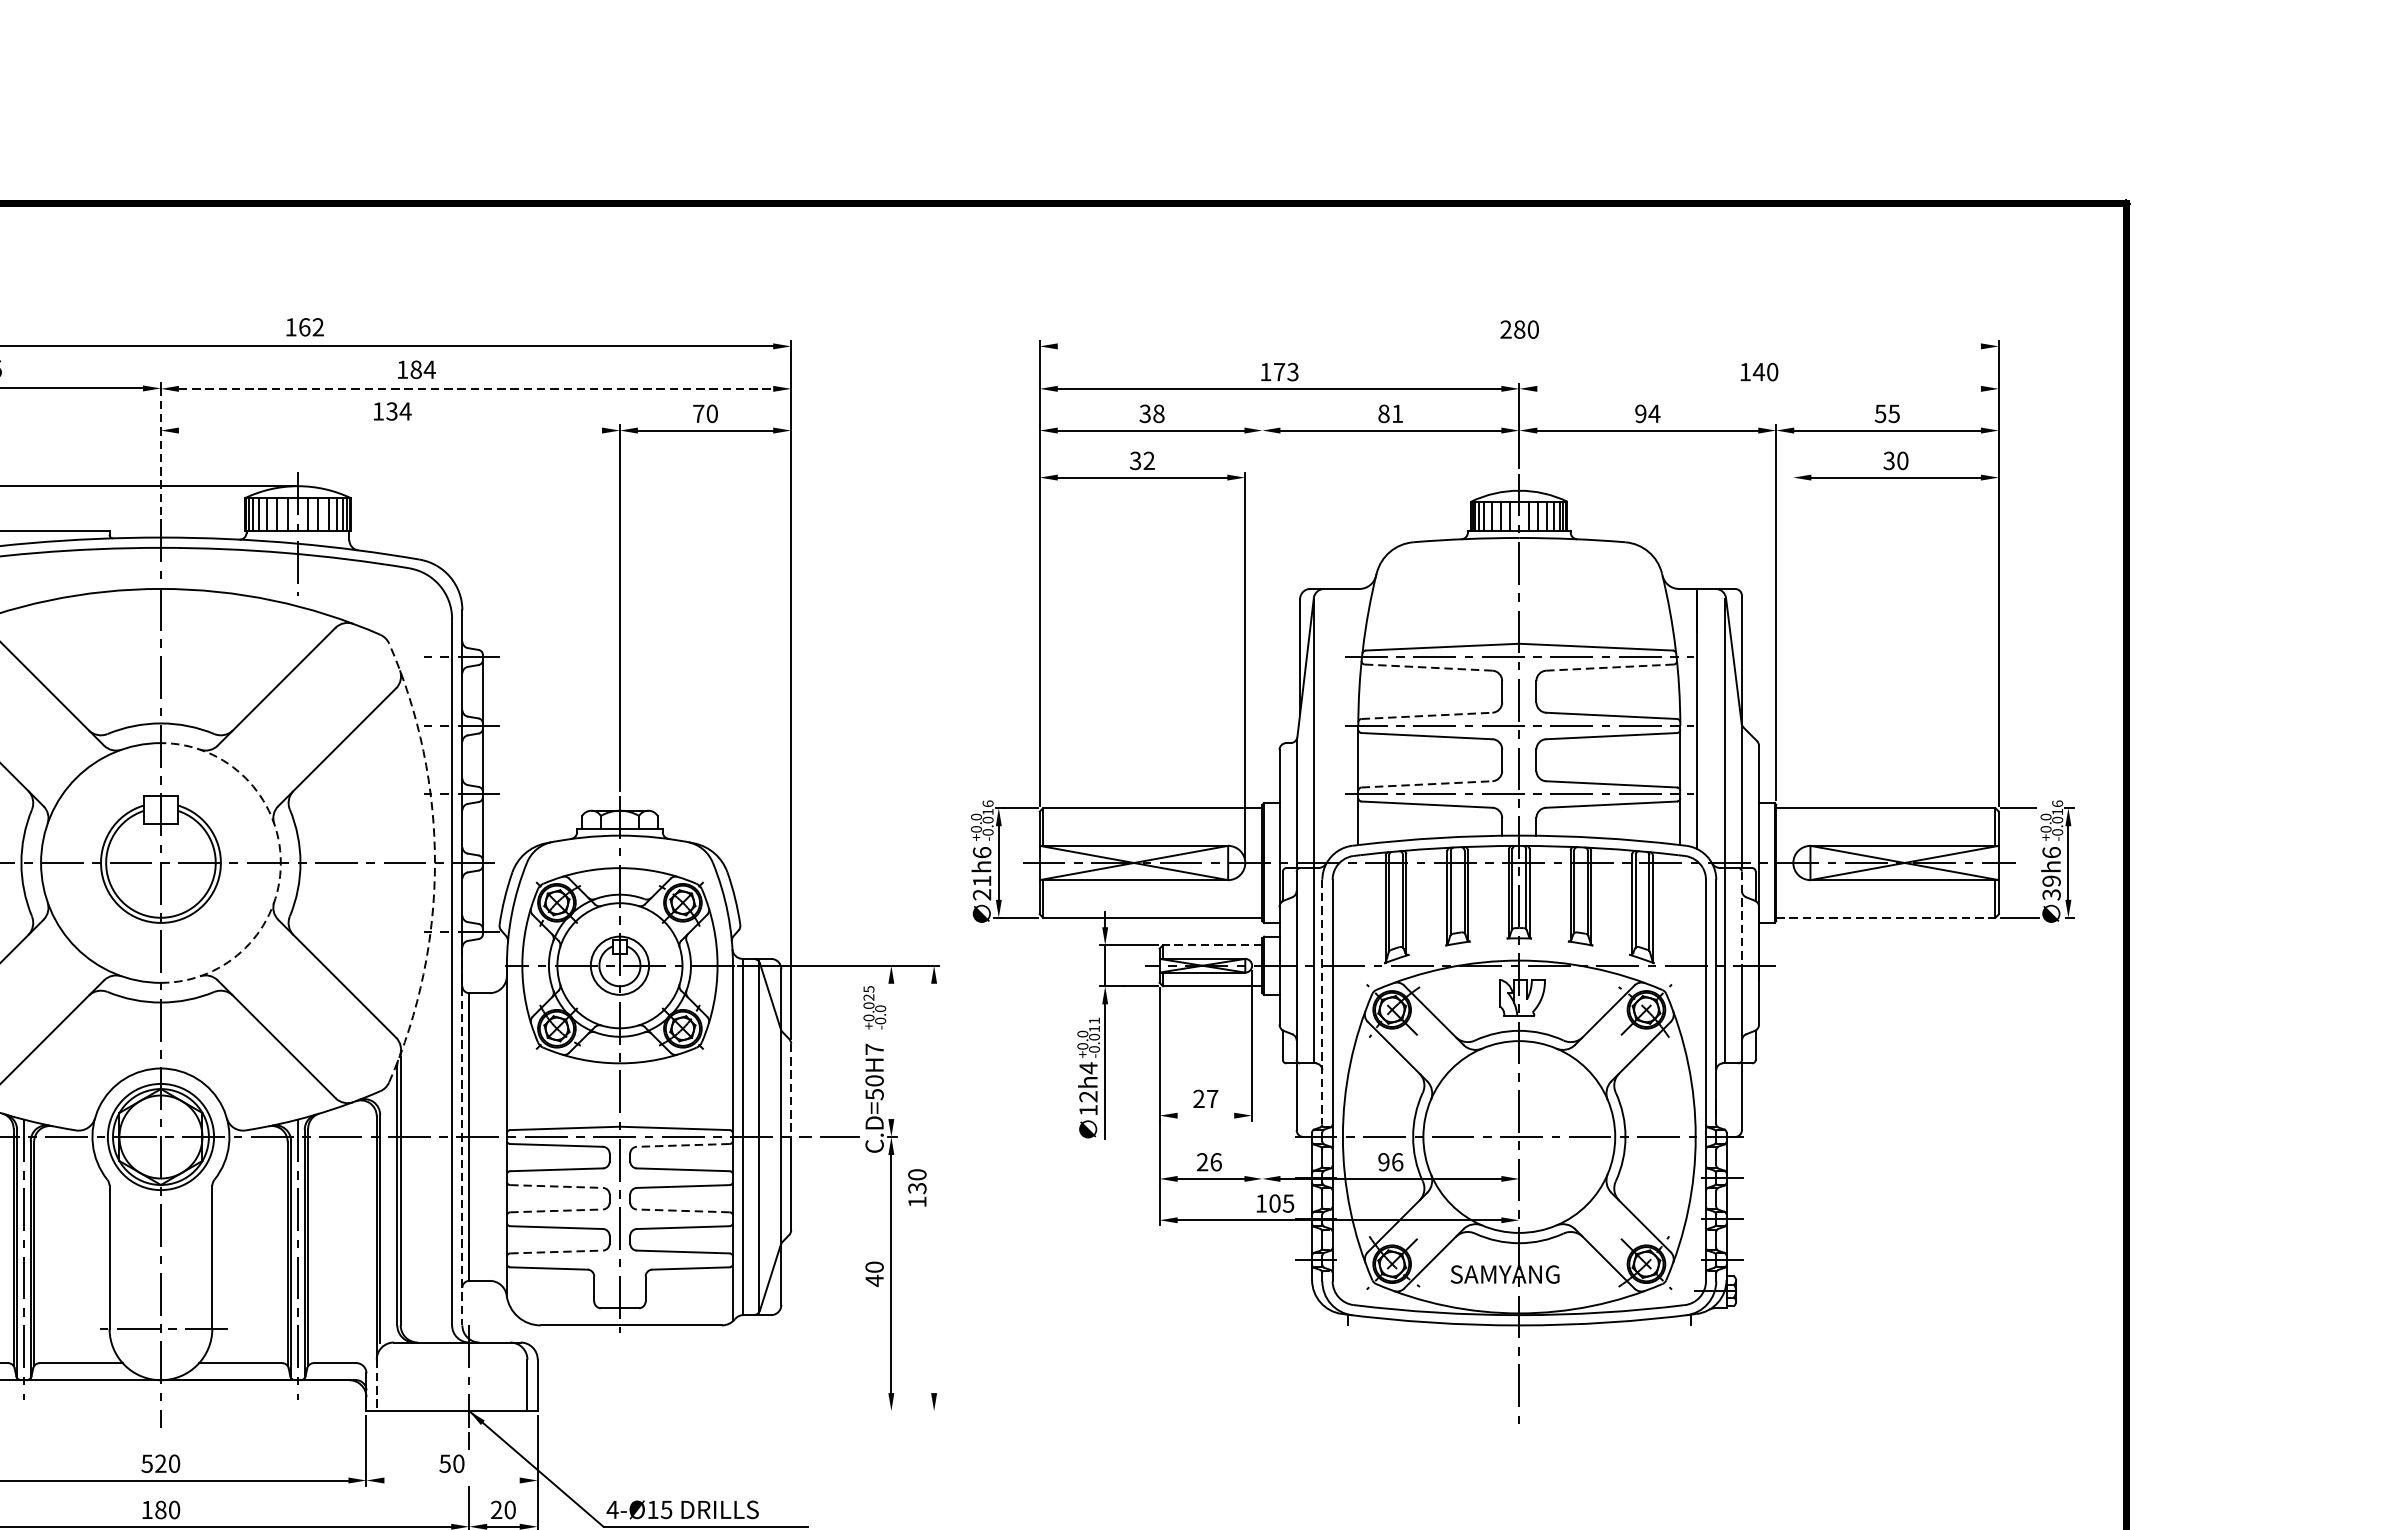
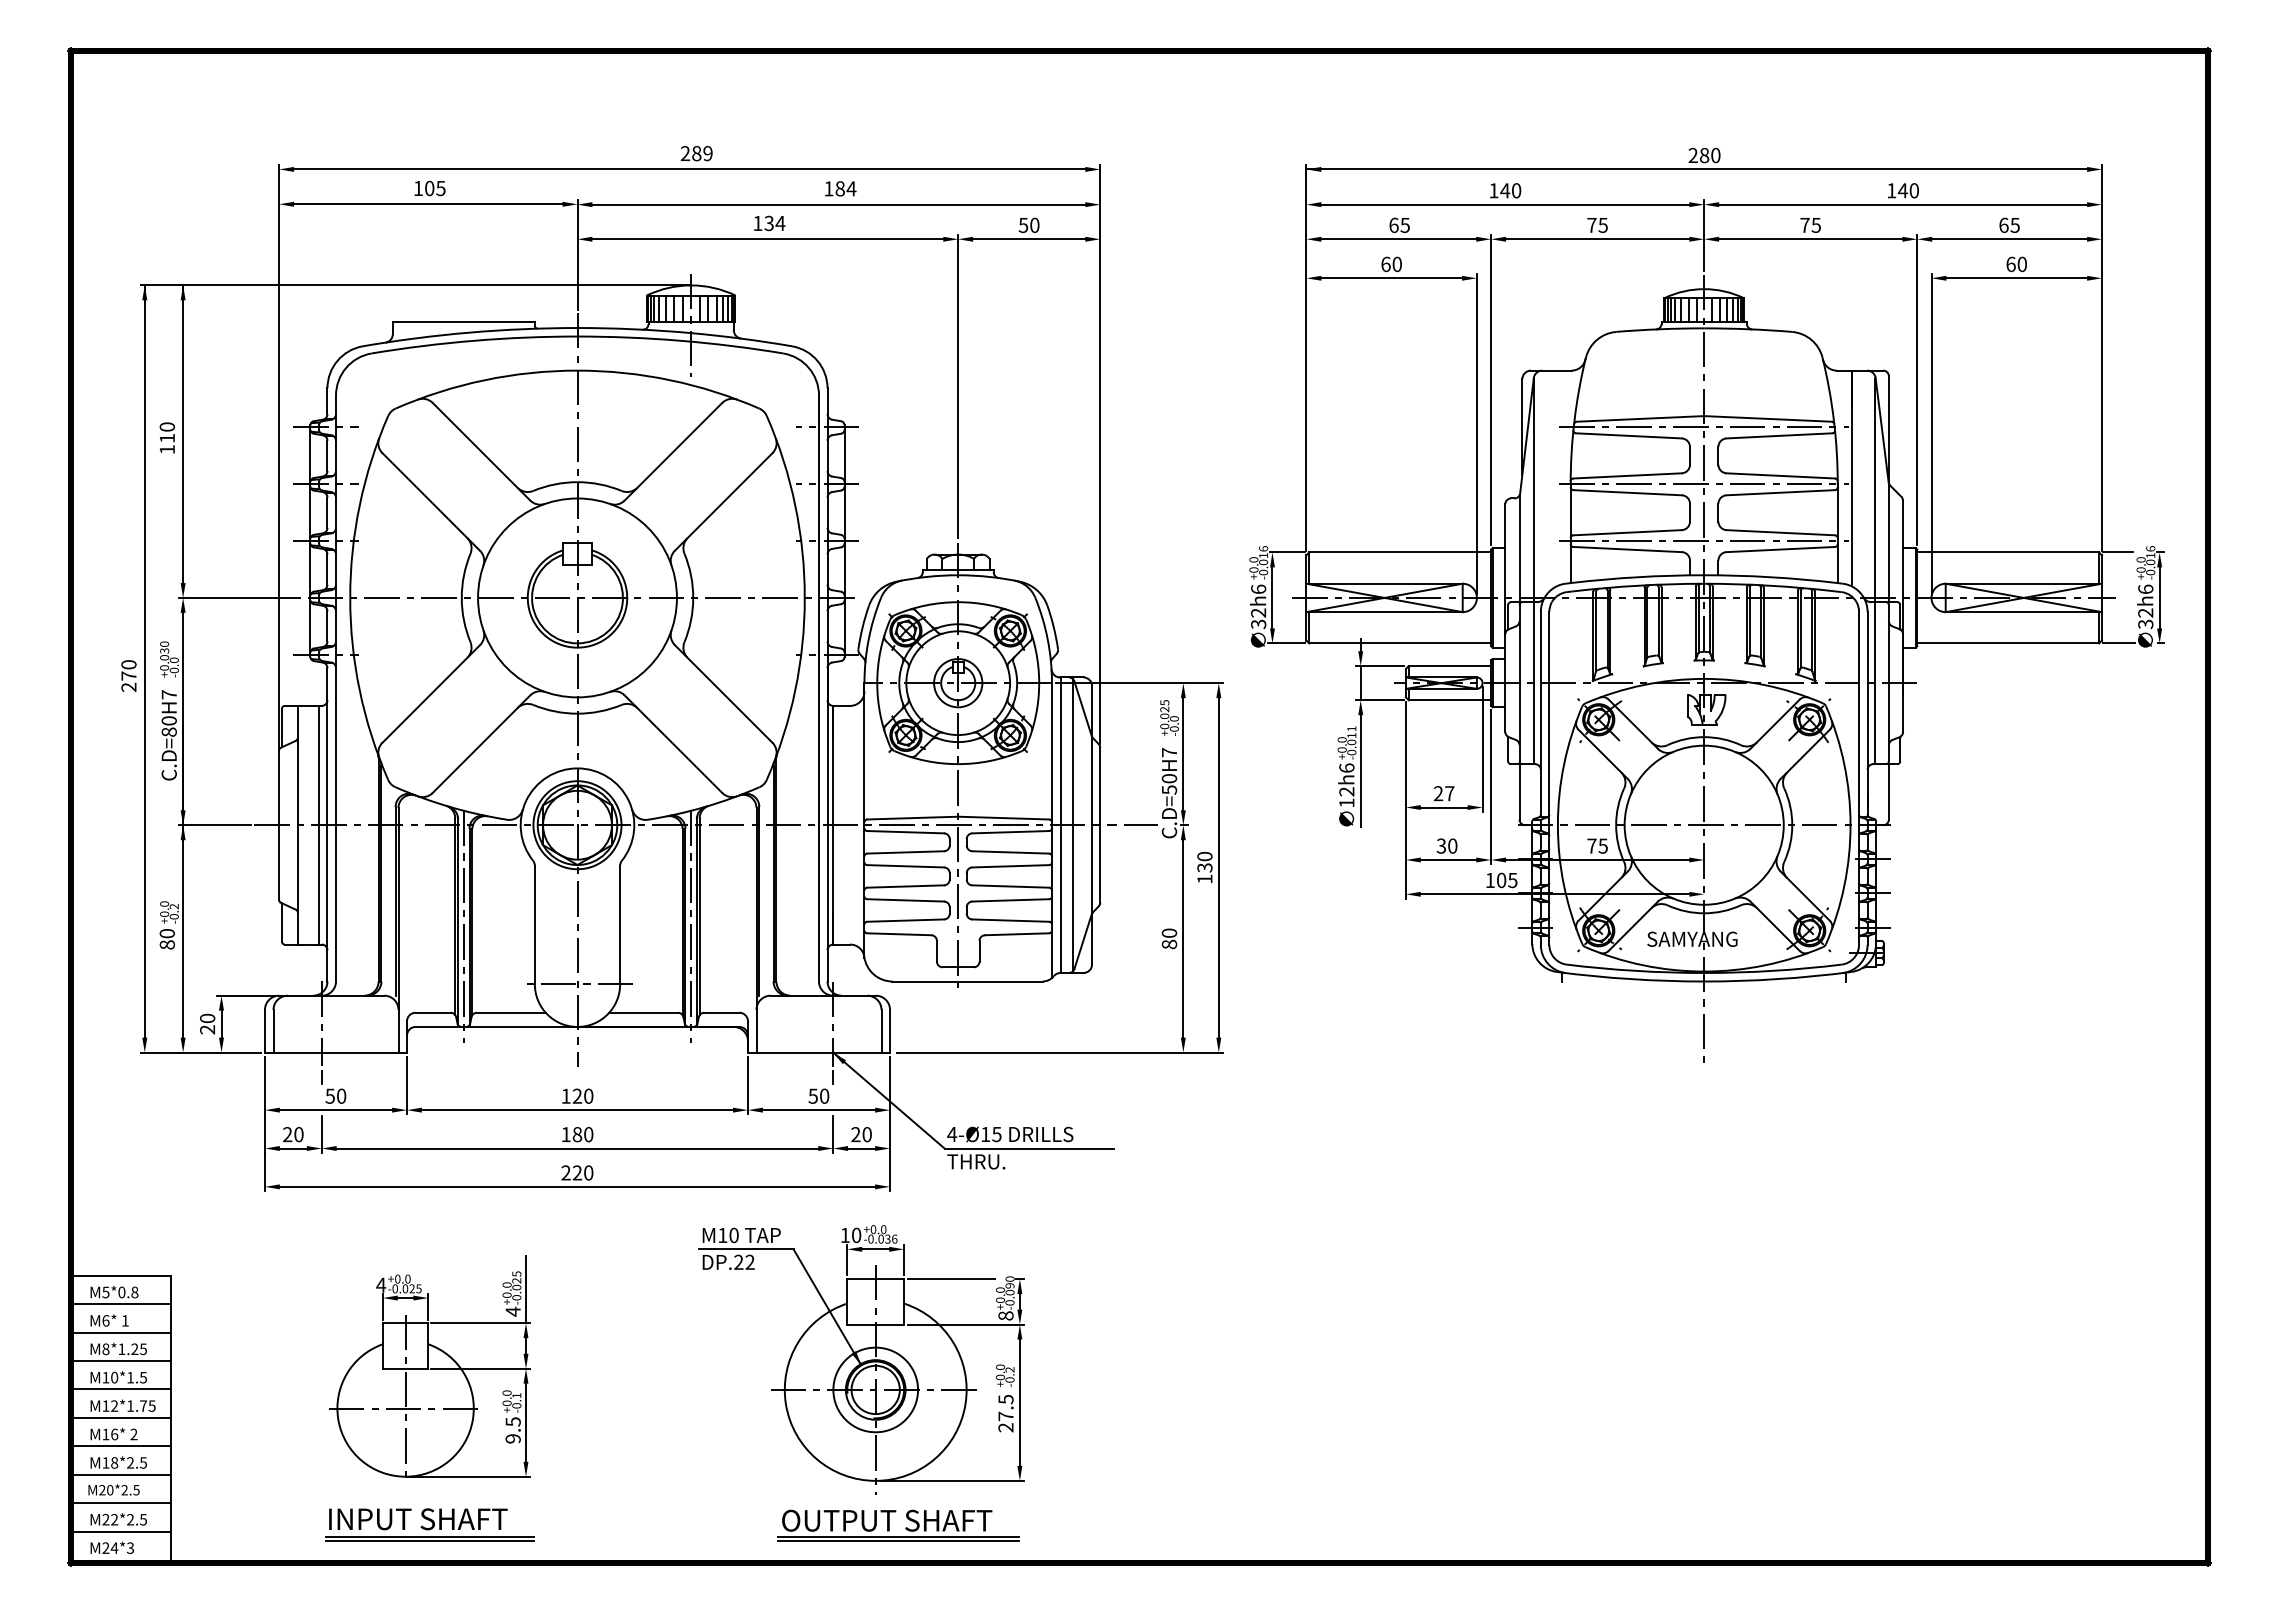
text: (304, 327) -> (696, 153), 162 -> 289
line: (1510, 346) -> (1696, 169), added
text: (416, 369) -> (840, 188), moved
text: (1285, 371) -> (1510, 190), 173 -> 140
line: (476, 388) -> (839, 204), dashed -> solid
line: (1759, 388) -> (1903, 204), added
text: (1151, 412) -> (1399, 224), 38 -> 65
text: (1880, 412) -> (2003, 224), 55 -> 65
text: (698, 413) -> (1023, 225), 70 -> 50
text: (1390, 413) -> (1597, 225), 81 -> 75
text: (1647, 413) -> (1810, 225), 94 -> 75
line: (390, 430) -> (767, 239), added
line: (160, 451) -> (577, 256), dashed -> solid
text: (1888, 459) -> (2010, 263), 30 -> 60
text: (1142, 460) -> (1391, 264), 32 -> 60
line: (1262, 612) -> (1491, 390), added
line: (1793, 664) -> (1931, 433), added
line: (1429, 667) -> (1629, 435), dashed -> solid
line: (1610, 667) -> (1779, 435), dashed -> solid
line: (1428, 715) -> (1628, 475), dashed -> solid
line: (1428, 784) -> (1628, 532), dashed -> solid
arc: (280, 862) -> (676, 597), dashed -> solid
arc: (434, 862) -> (804, 597), dashed -> solid
text: (2051, 880) -> (2145, 612), 39h6 -> 32h6
text: (981, 887) -> (1258, 618), 21h6 -> 32h6
line: (1886, 917) -> (2008, 643), dashed -> solid
line: (1741, 919) -> (1888, 644), dashed -> solid
line: (1212, 945) -> (1449, 666), dashed -> solid
line: (1321, 1002) -> (1540, 713), dashed -> solid
line: (891, 1051) -> (1183, 754), added
text: (1088, 1068) -> (1346, 768), 12h4 -> 12h6
line: (791, 1090) -> (1100, 786), dashed -> solid
line: (1262, 1091) -> (1491, 787), added
line: (1204, 1115) -> (1443, 807), added
line: (462, 1136) -> (827, 824), dashed -> solid
line: (682, 1145) -> (1010, 832), dashed -> solid
text: (1208, 1161) -> (1446, 845), 26 -> 30
text: (1390, 1161) -> (1597, 845), 96 -> 75
line: (556, 1186) -> (905, 866), dashed -> solid
line: (933, 1187) -> (1218, 867), added
line: (556, 1210) -> (905, 886), dashed -> solid
line: (682, 1210) -> (1010, 886), dashed -> solid
line: (556, 1251) -> (905, 920), dashed -> solid
text: (874, 1280) -> (1169, 944), 40 -> 80
line: (376, 1385) -> (756, 1031), dashed -> solid
line: (742, 1411) -> (1059, 1052), added
text: (146, 1462) -> (565, 1095), 520 -> 120
line: (451, 1480) -> (818, 1110), added

